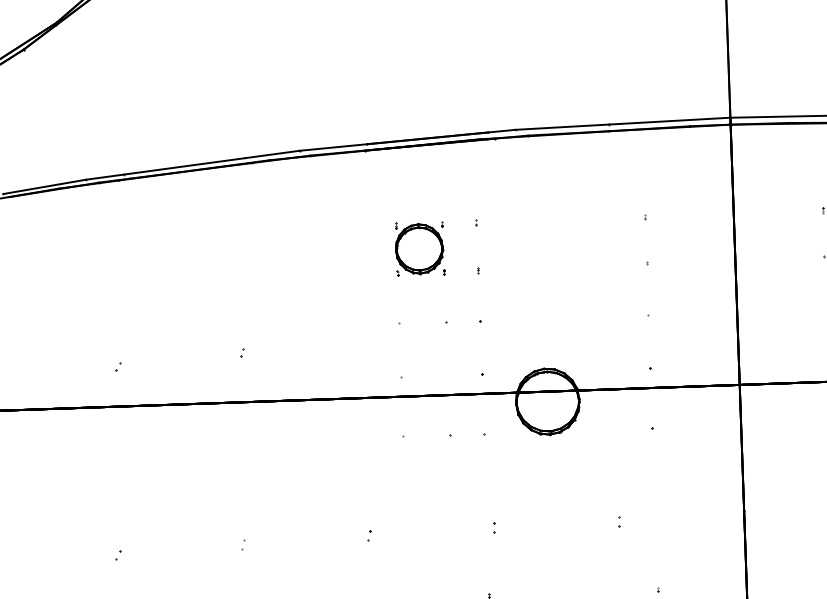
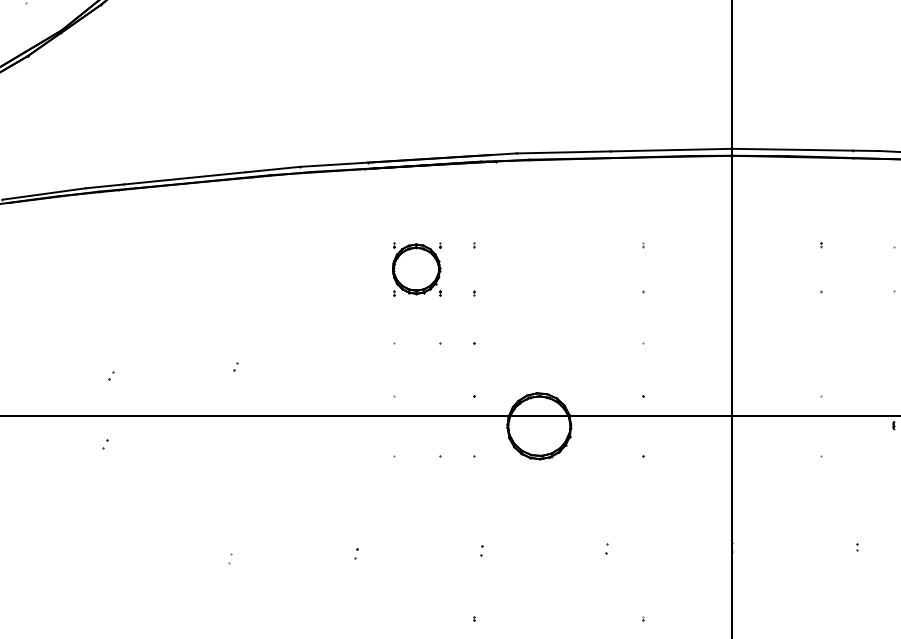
part: (119, 554) -> (105, 444), moved

